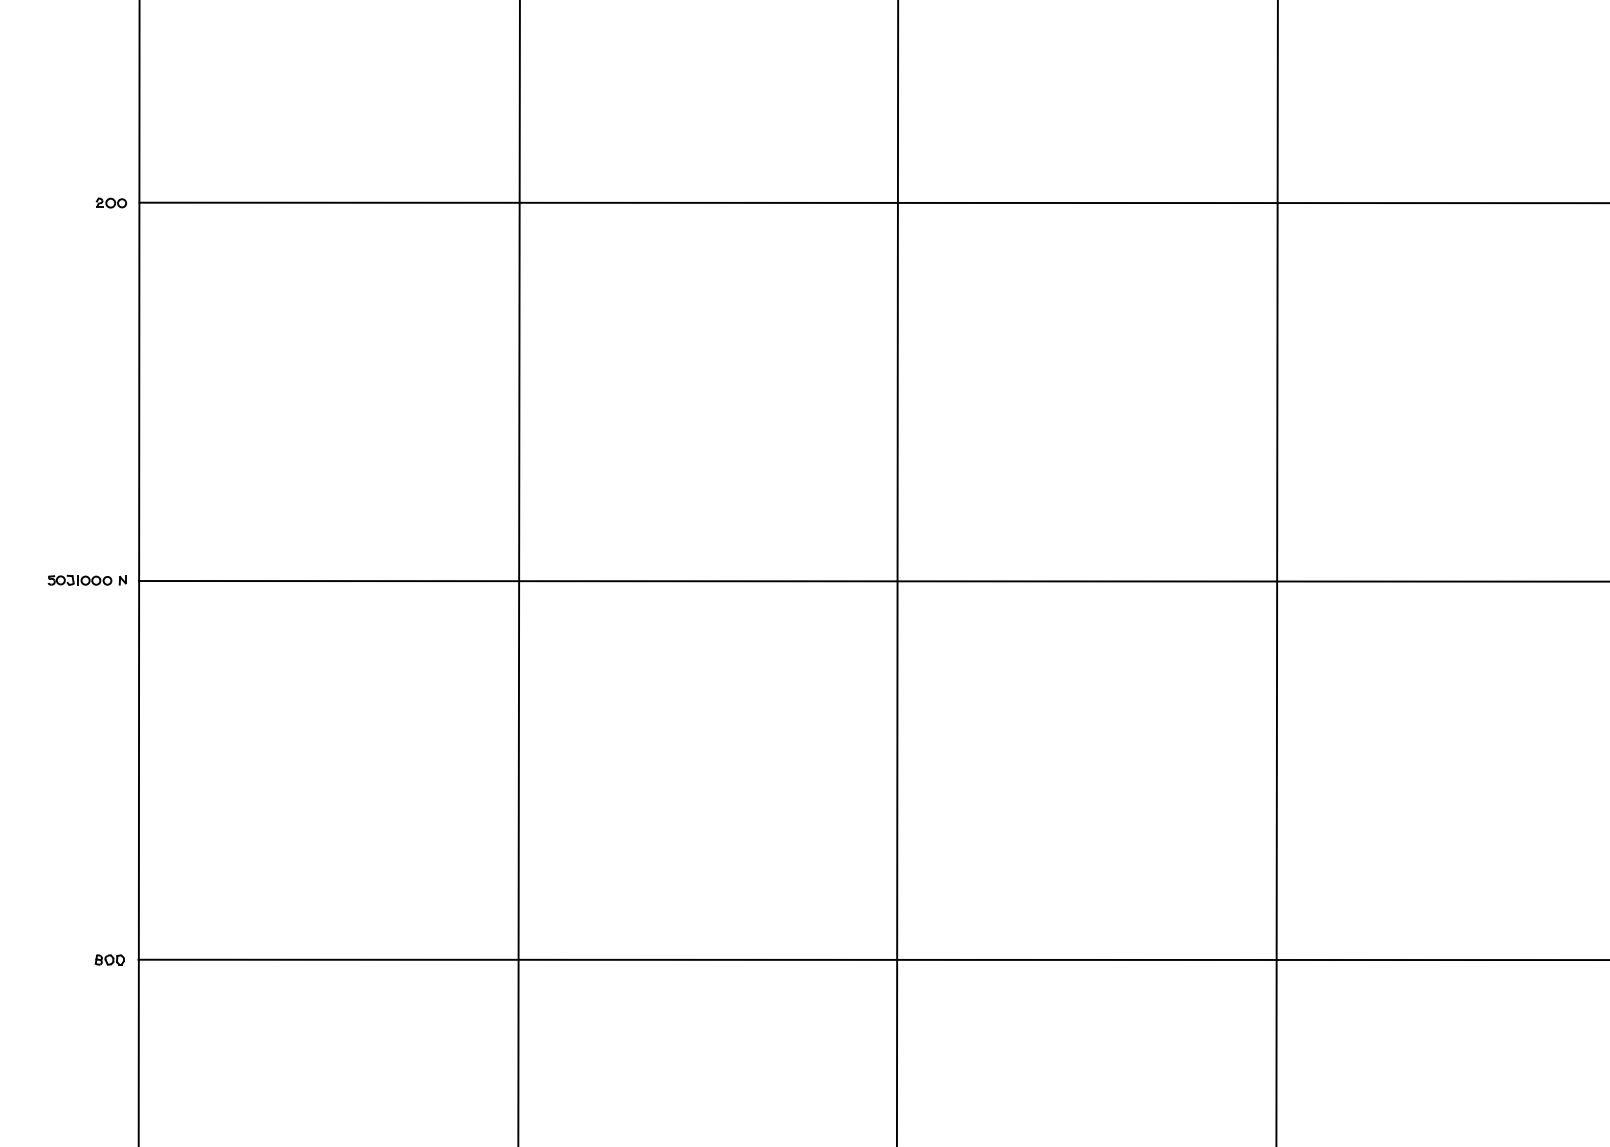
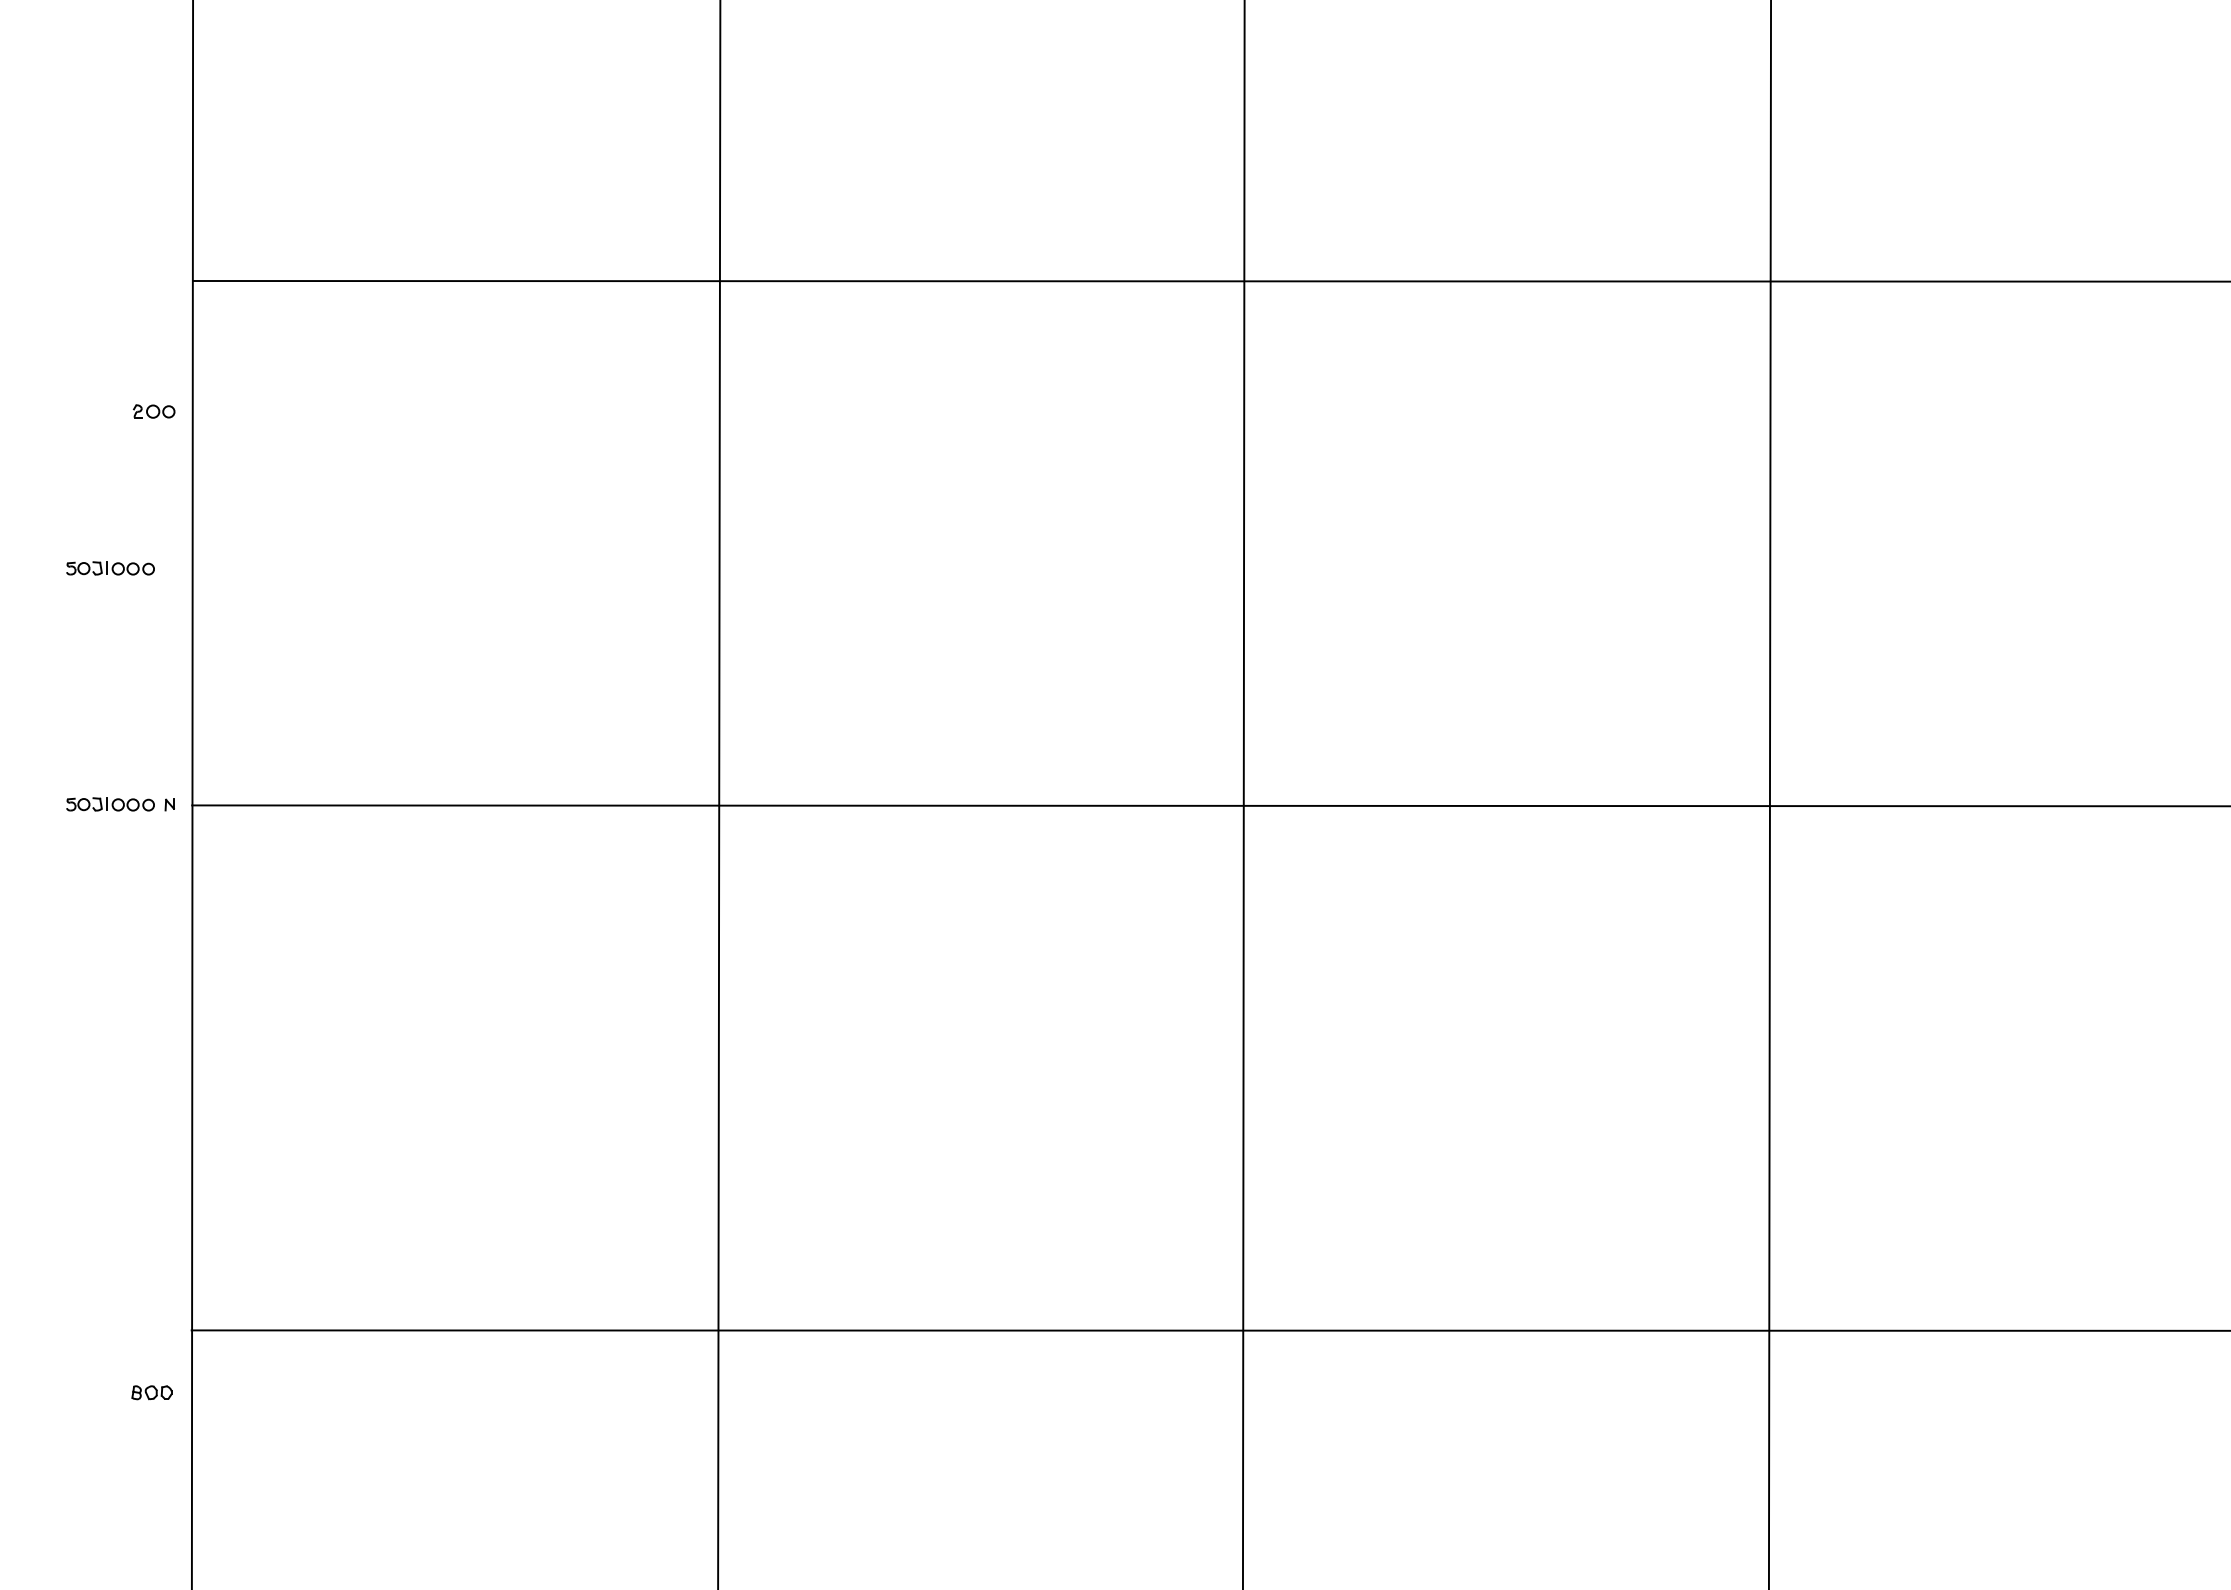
part: (111, 203) -> (154, 411), moved
part: (79, 410) -> (110, 568), added
part: (109, 959) -> (151, 1392), moved

